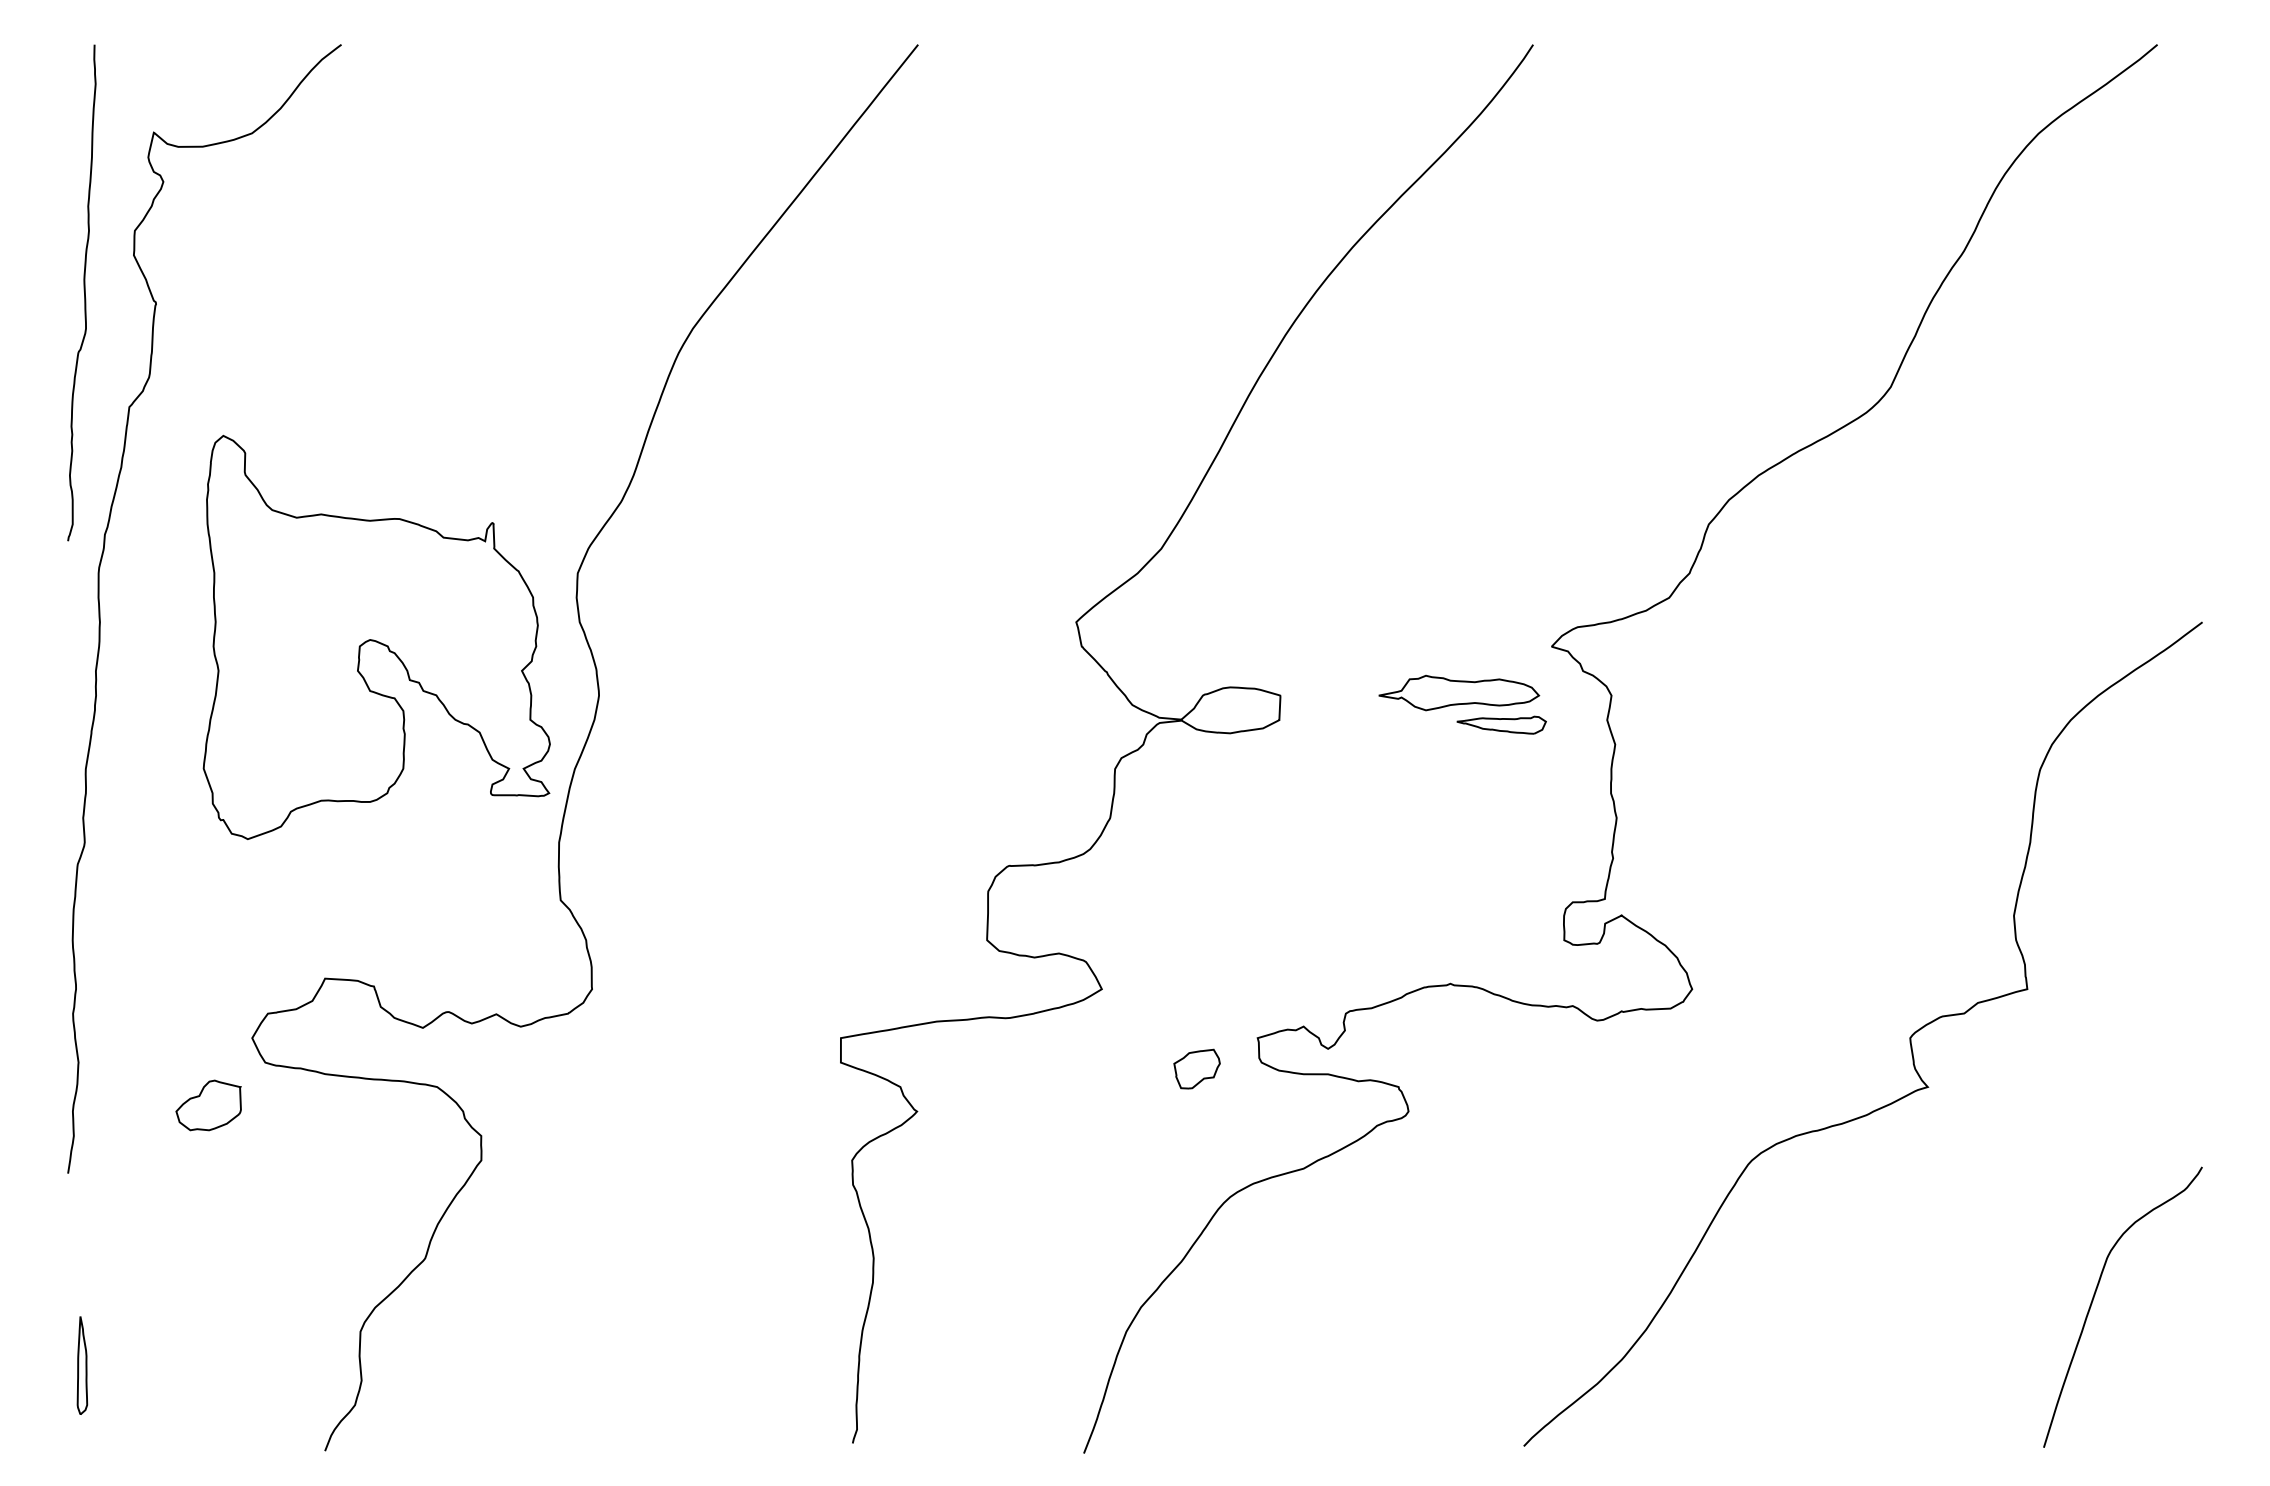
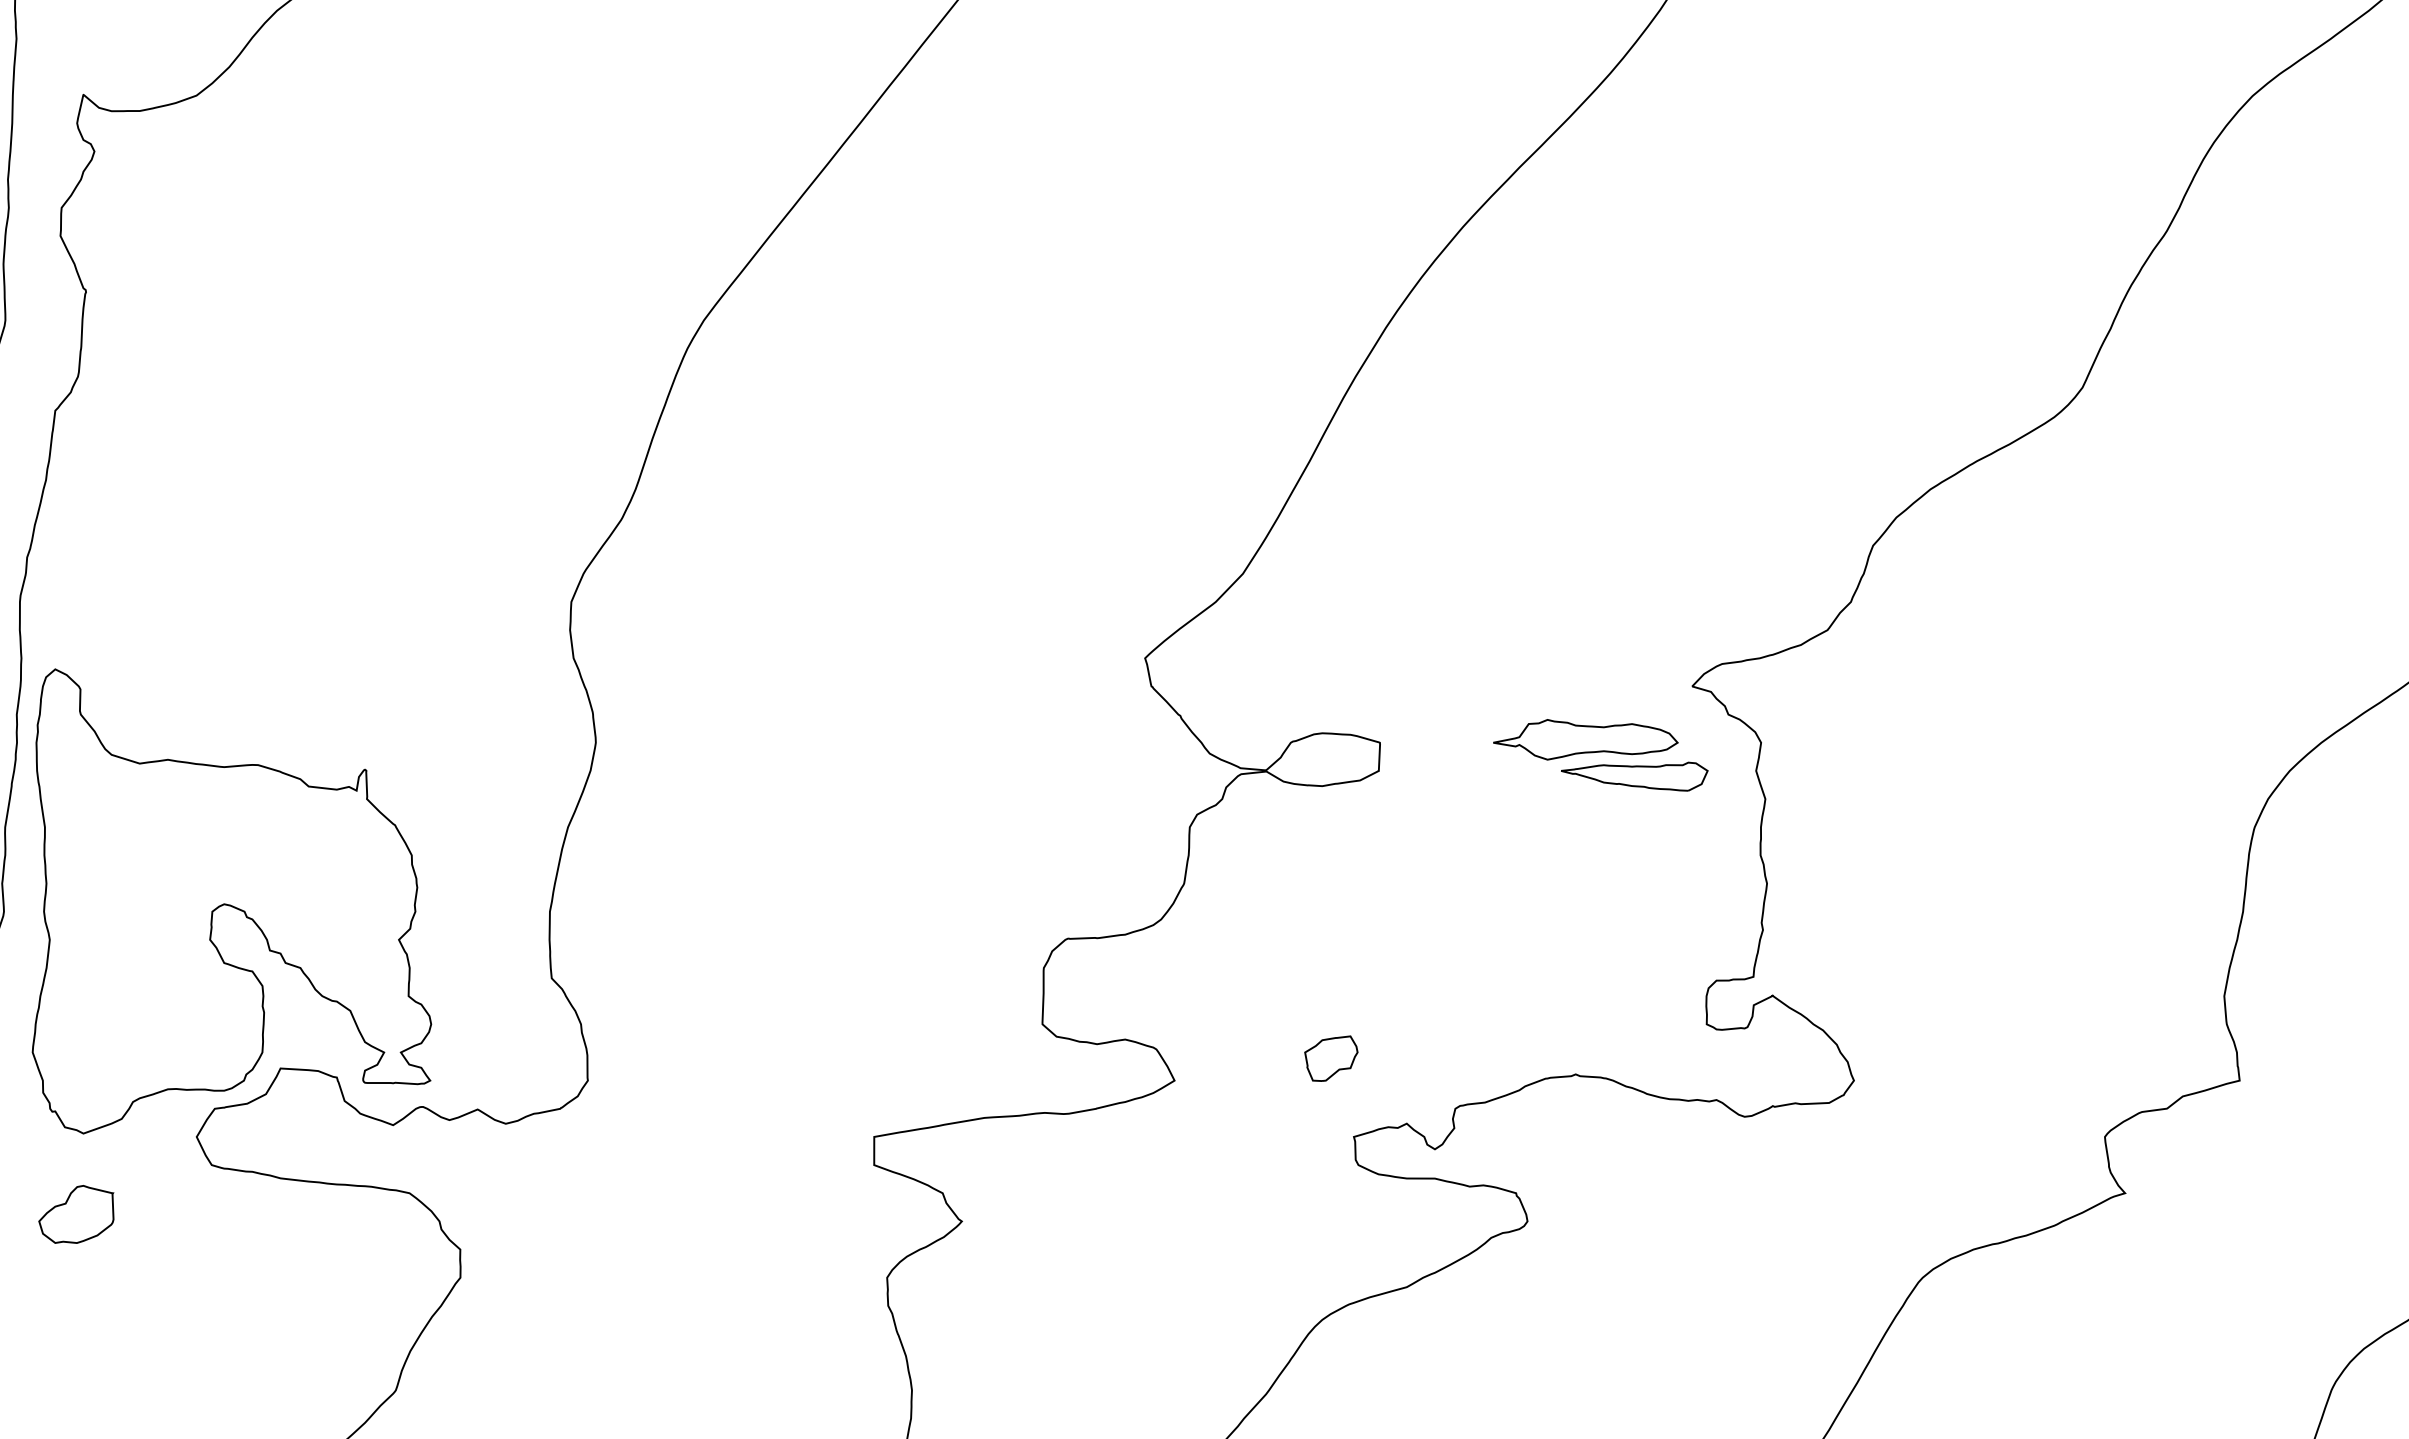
part: (376, 637) -> (231, 901), moved
part: (1501, 725) -> (1634, 777), size x1.43
part: (1196, 1068) -> (1330, 1057), moved
part: (208, 1105) -> (76, 1214), moved

